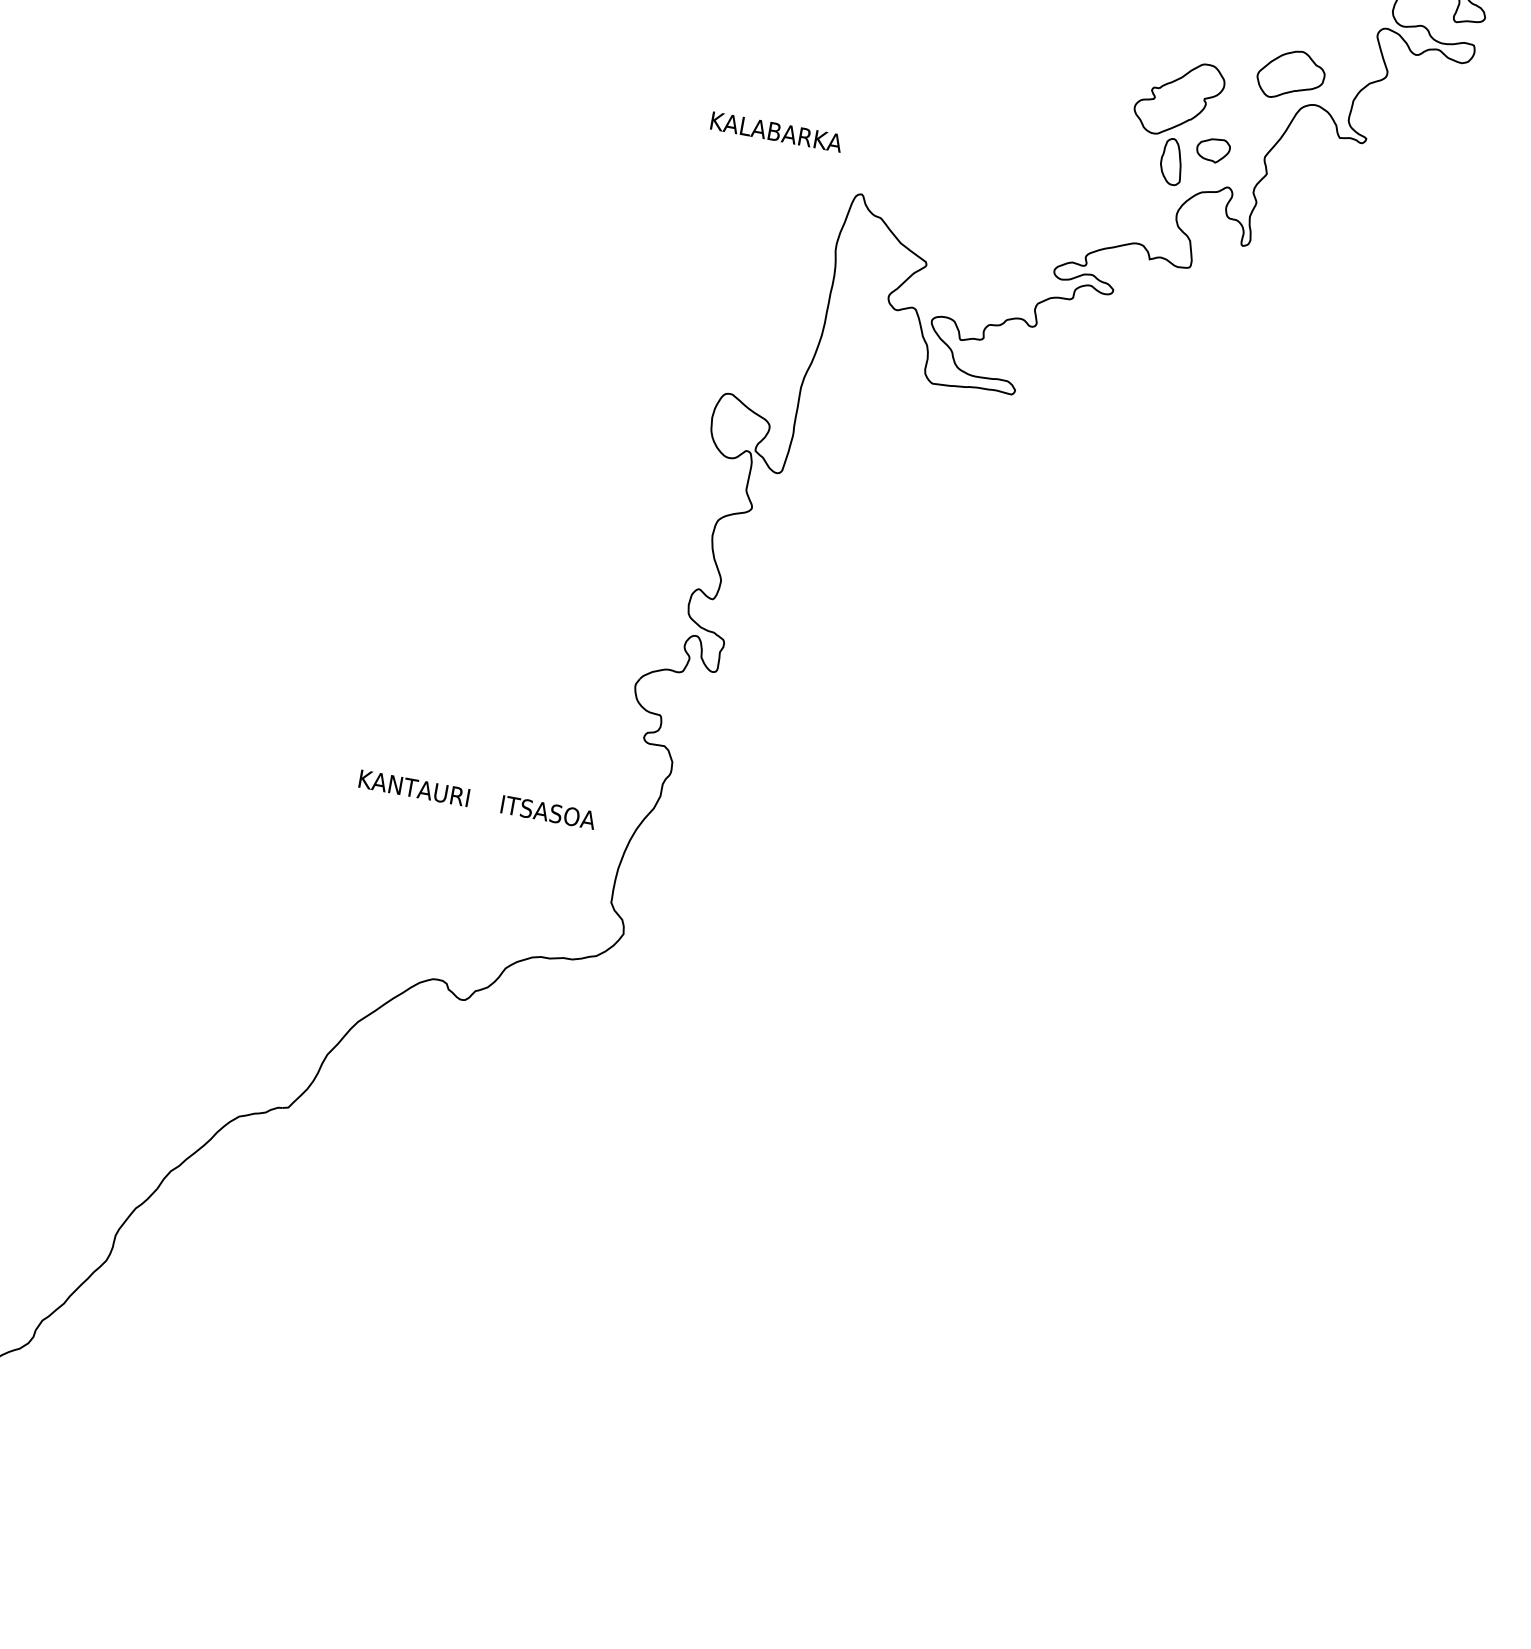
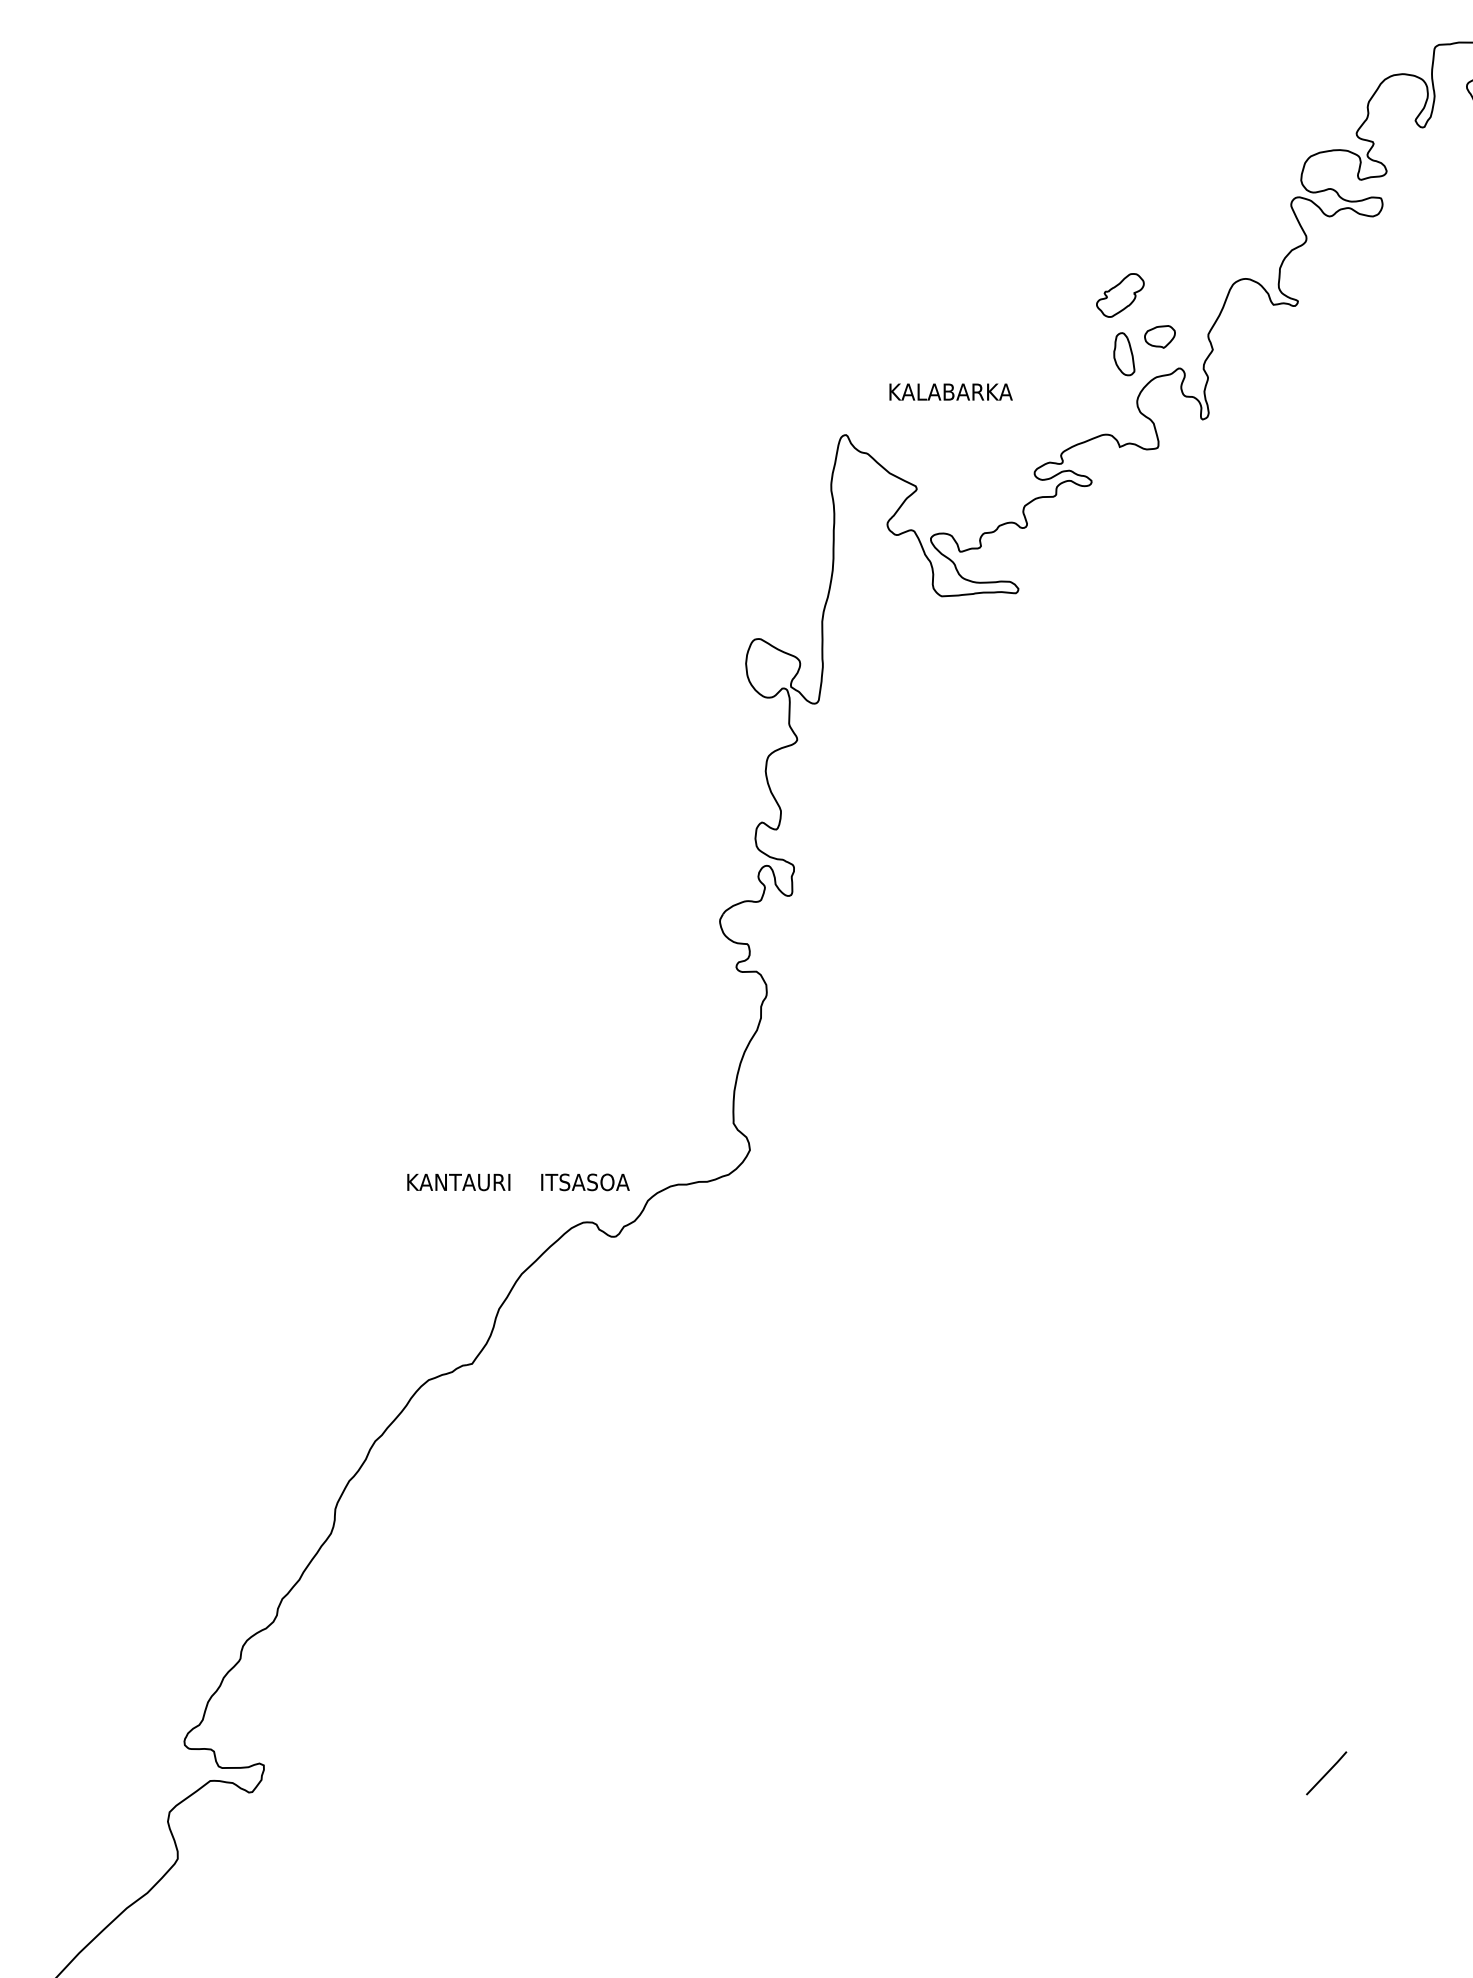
part: (1290, 75) -> (1218, 255), removed
part: (1179, 98) -> (1120, 295), size x0.6
text: (776, 131) -> (950, 391), moved
text: (477, 799) -> (518, 1182), moved

